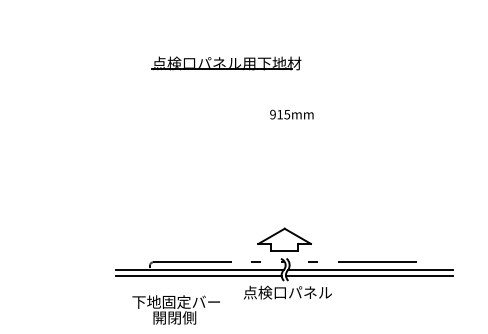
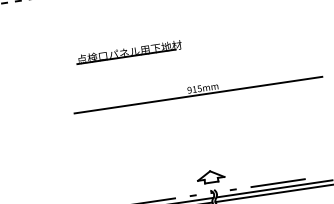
part: (226, 63) -> (129, 52), moved
line: (283, 123) -> (197, 95), added
part: (284, 239) -> (210, 176), size x0.71

